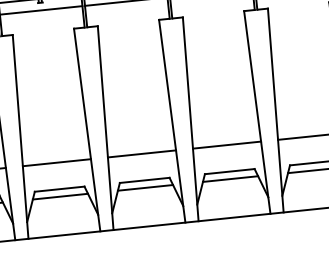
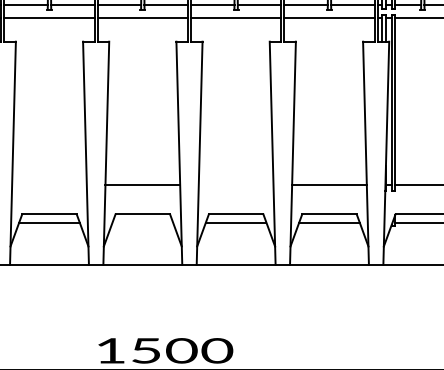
line: (226, 145) -> (235, 185), removed
line: (56, 162) -> (49, 185), removed
line: (145, 187) -> (142, 222), removed

